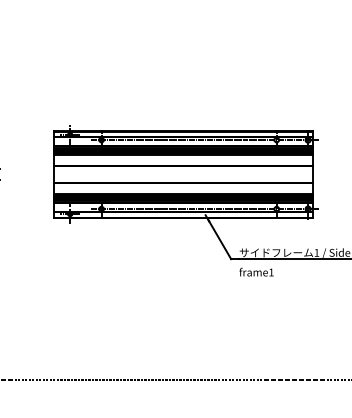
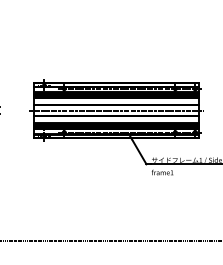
line: (183, 174) -> (116, 110), added

